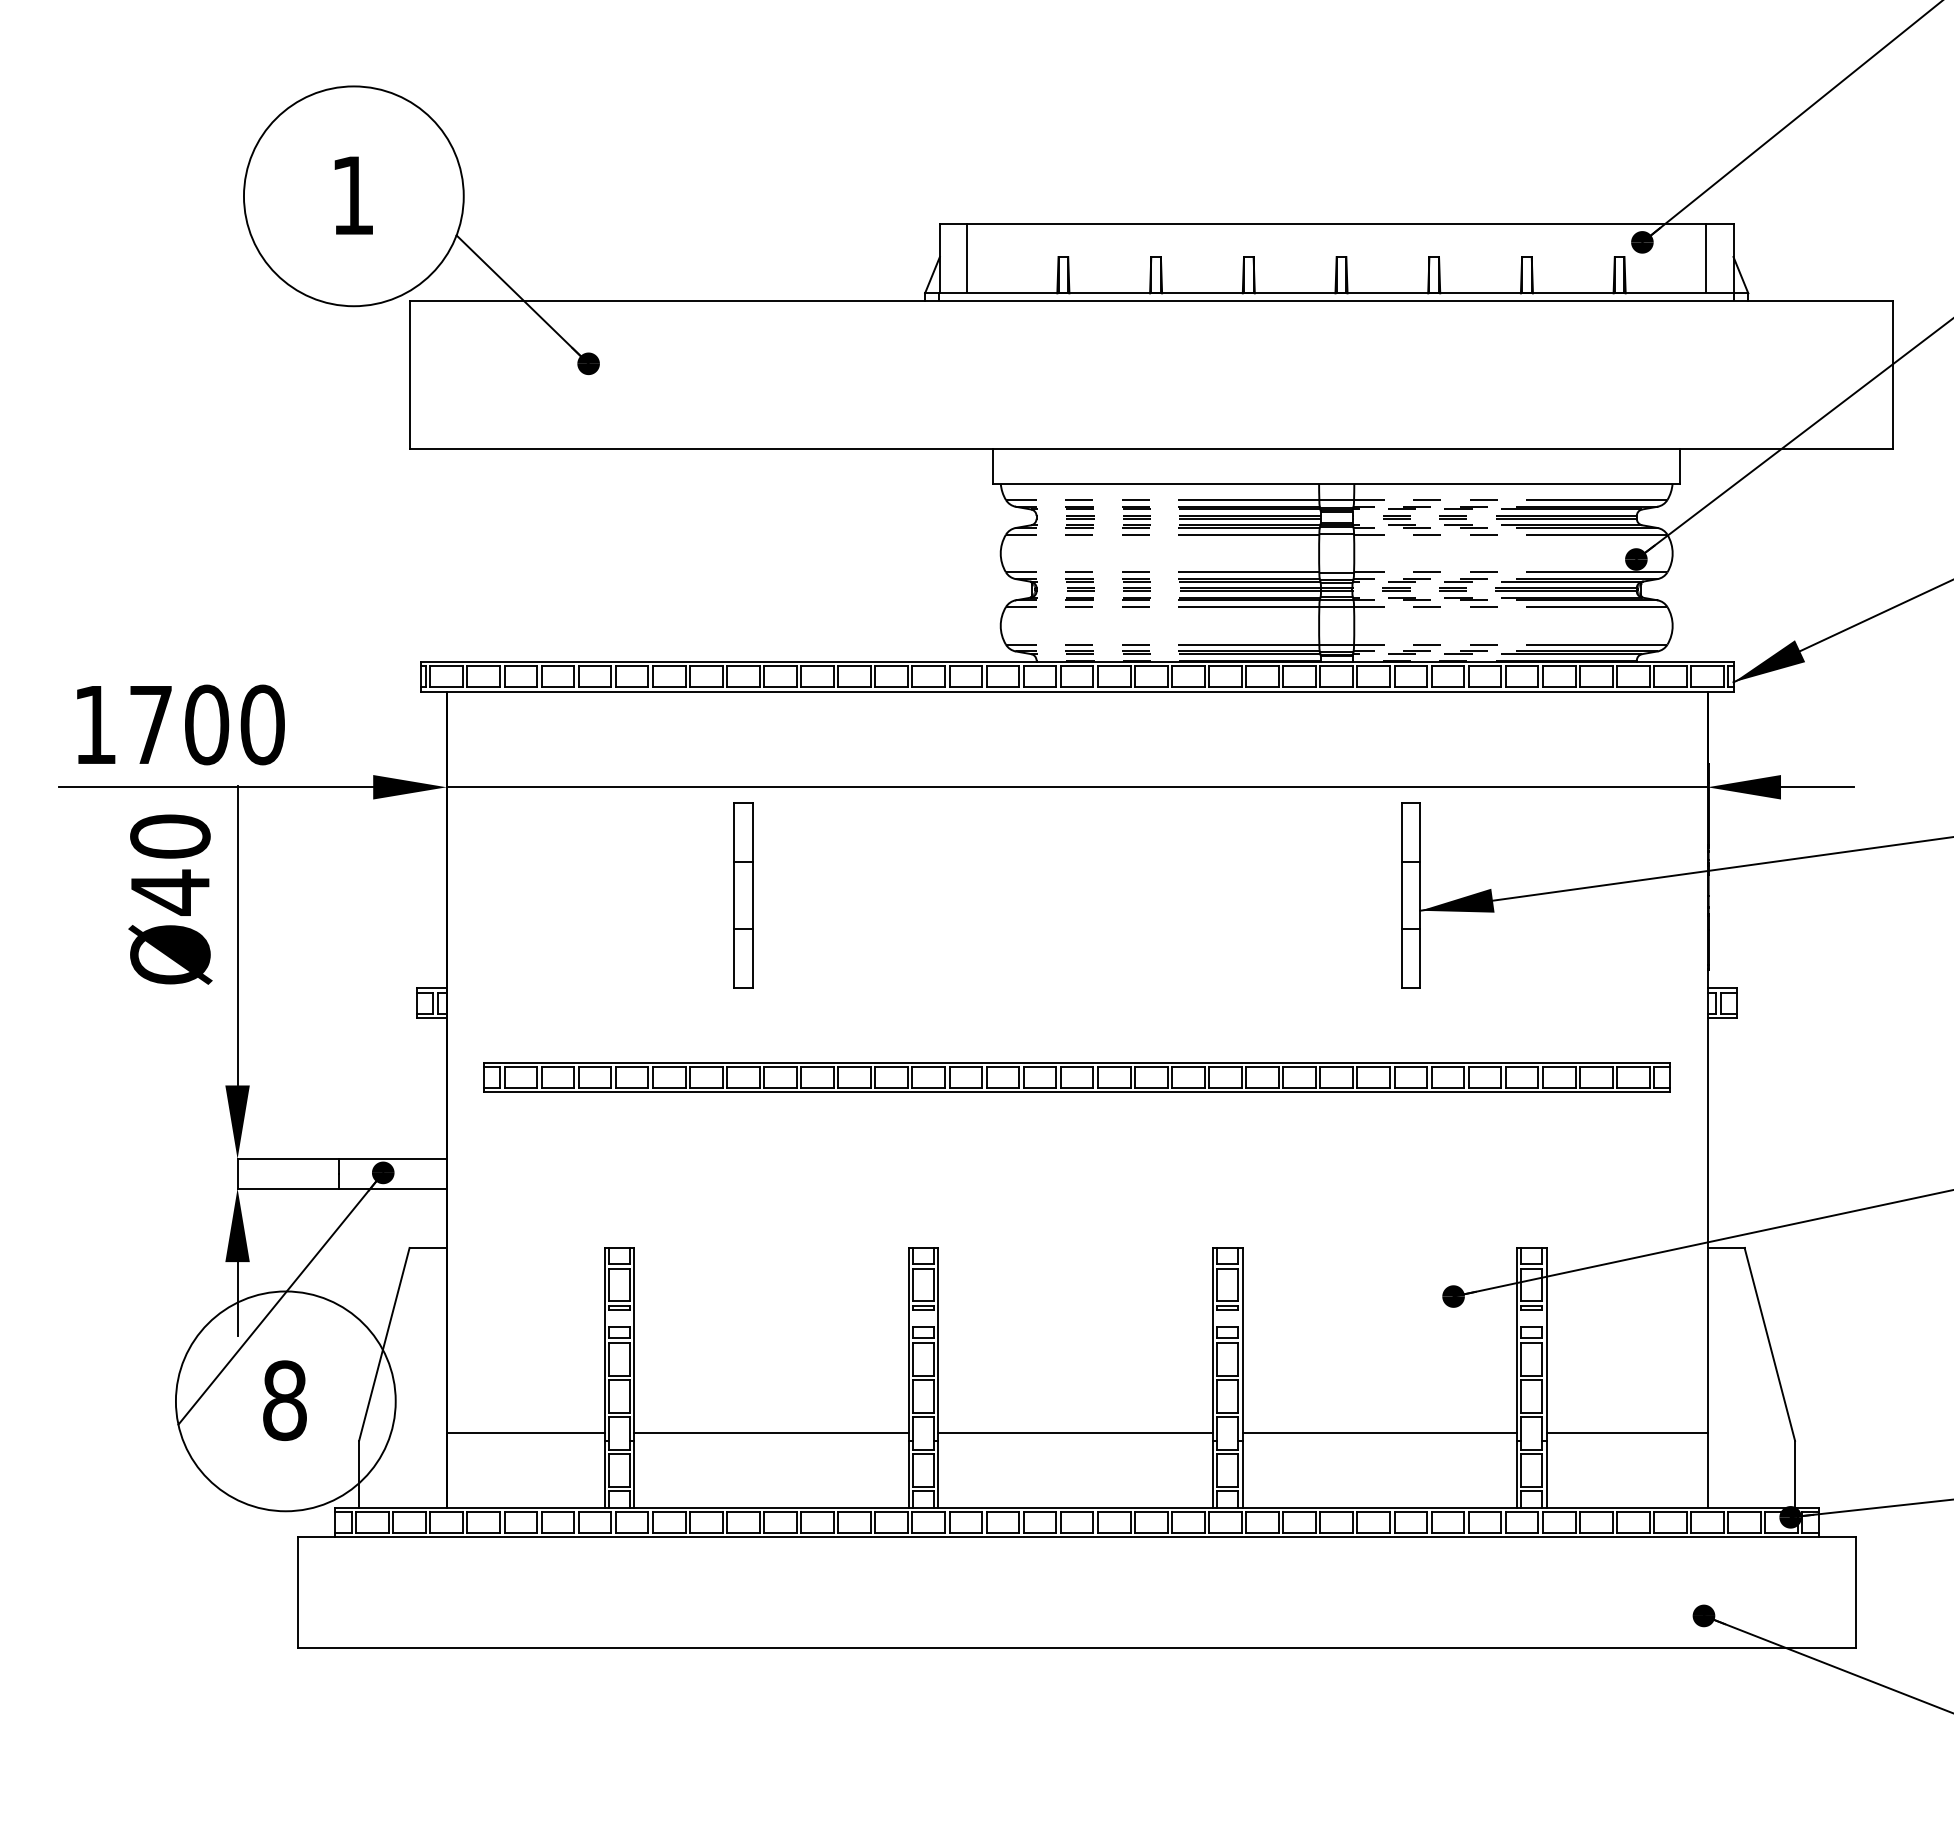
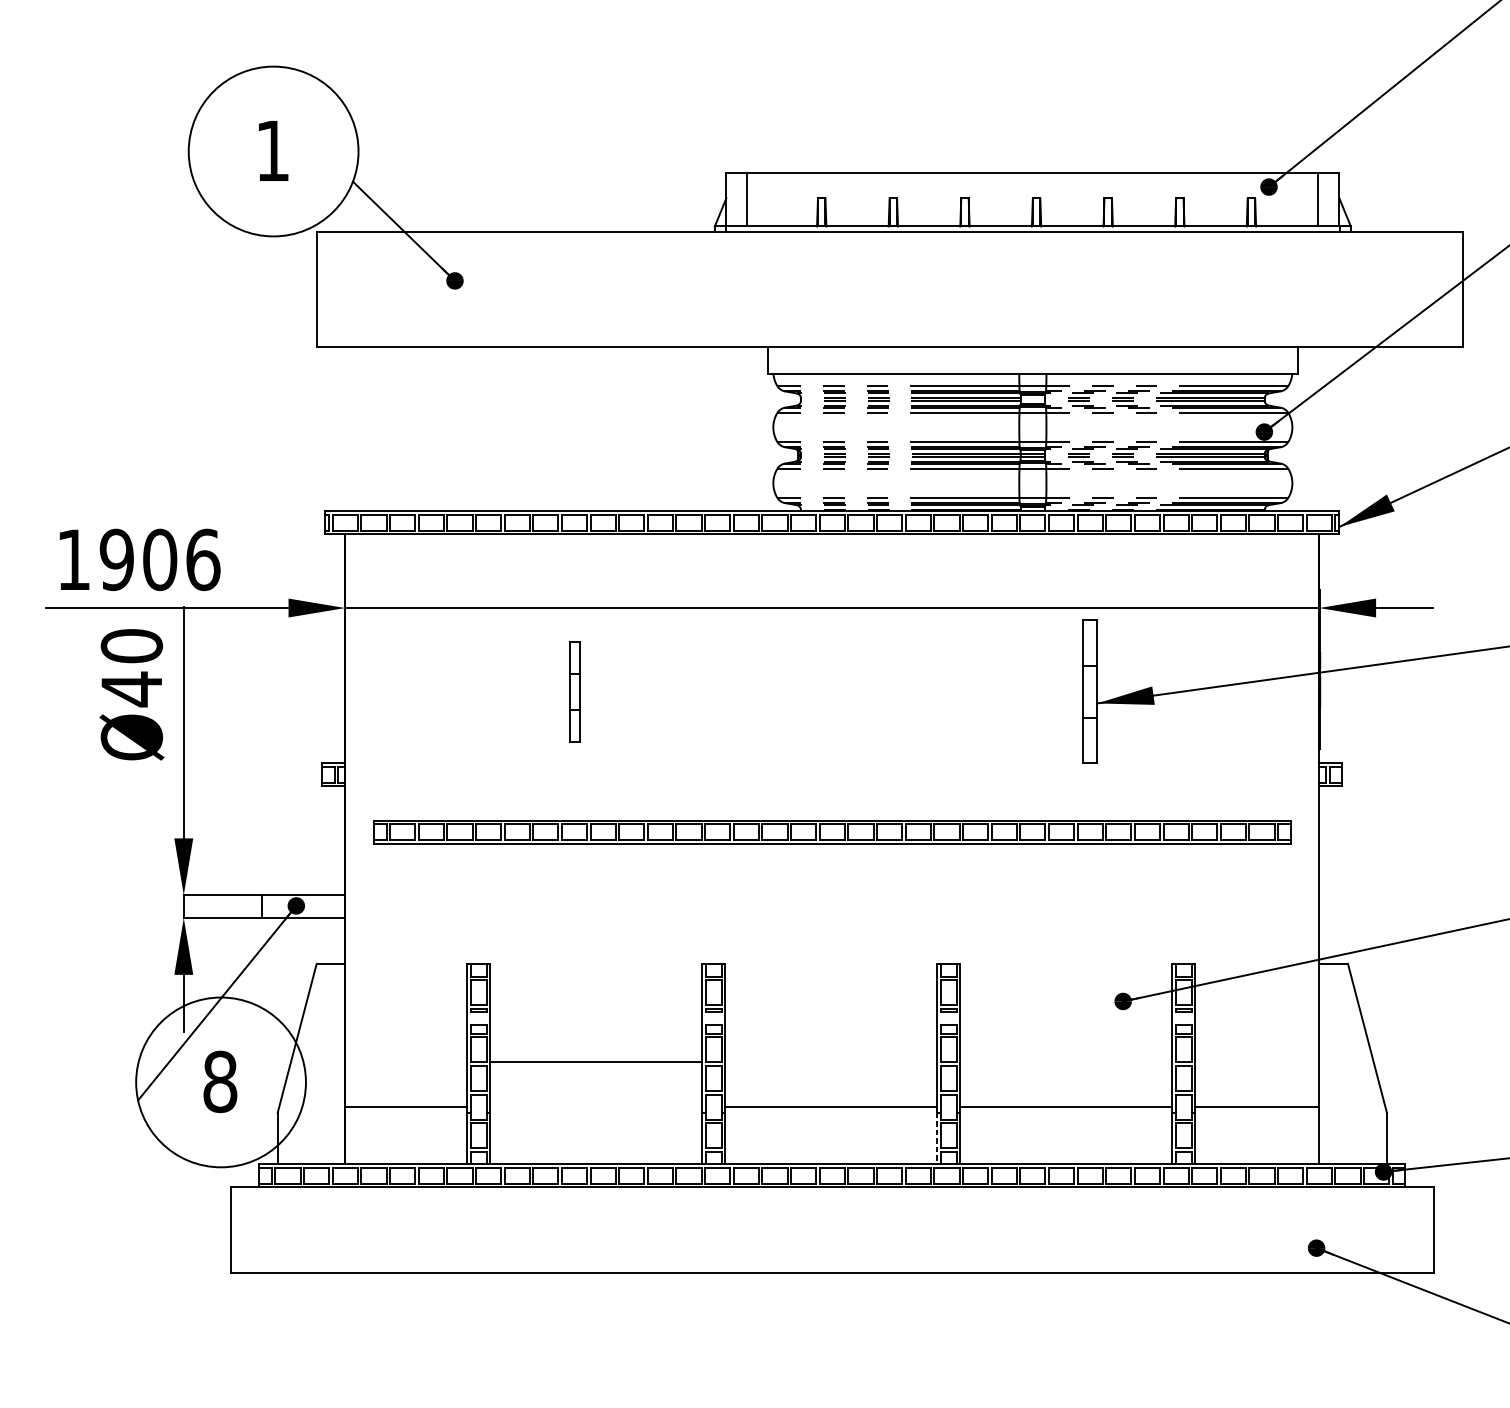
text: (206, 724) -> (159, 559), 1700 -> 1906
part: (743, 895) -> (574, 691), size x0.7
line: (771, 1433) -> (596, 1062), moved
line: (1212, 1474) -> (936, 1138), solid -> dashed

